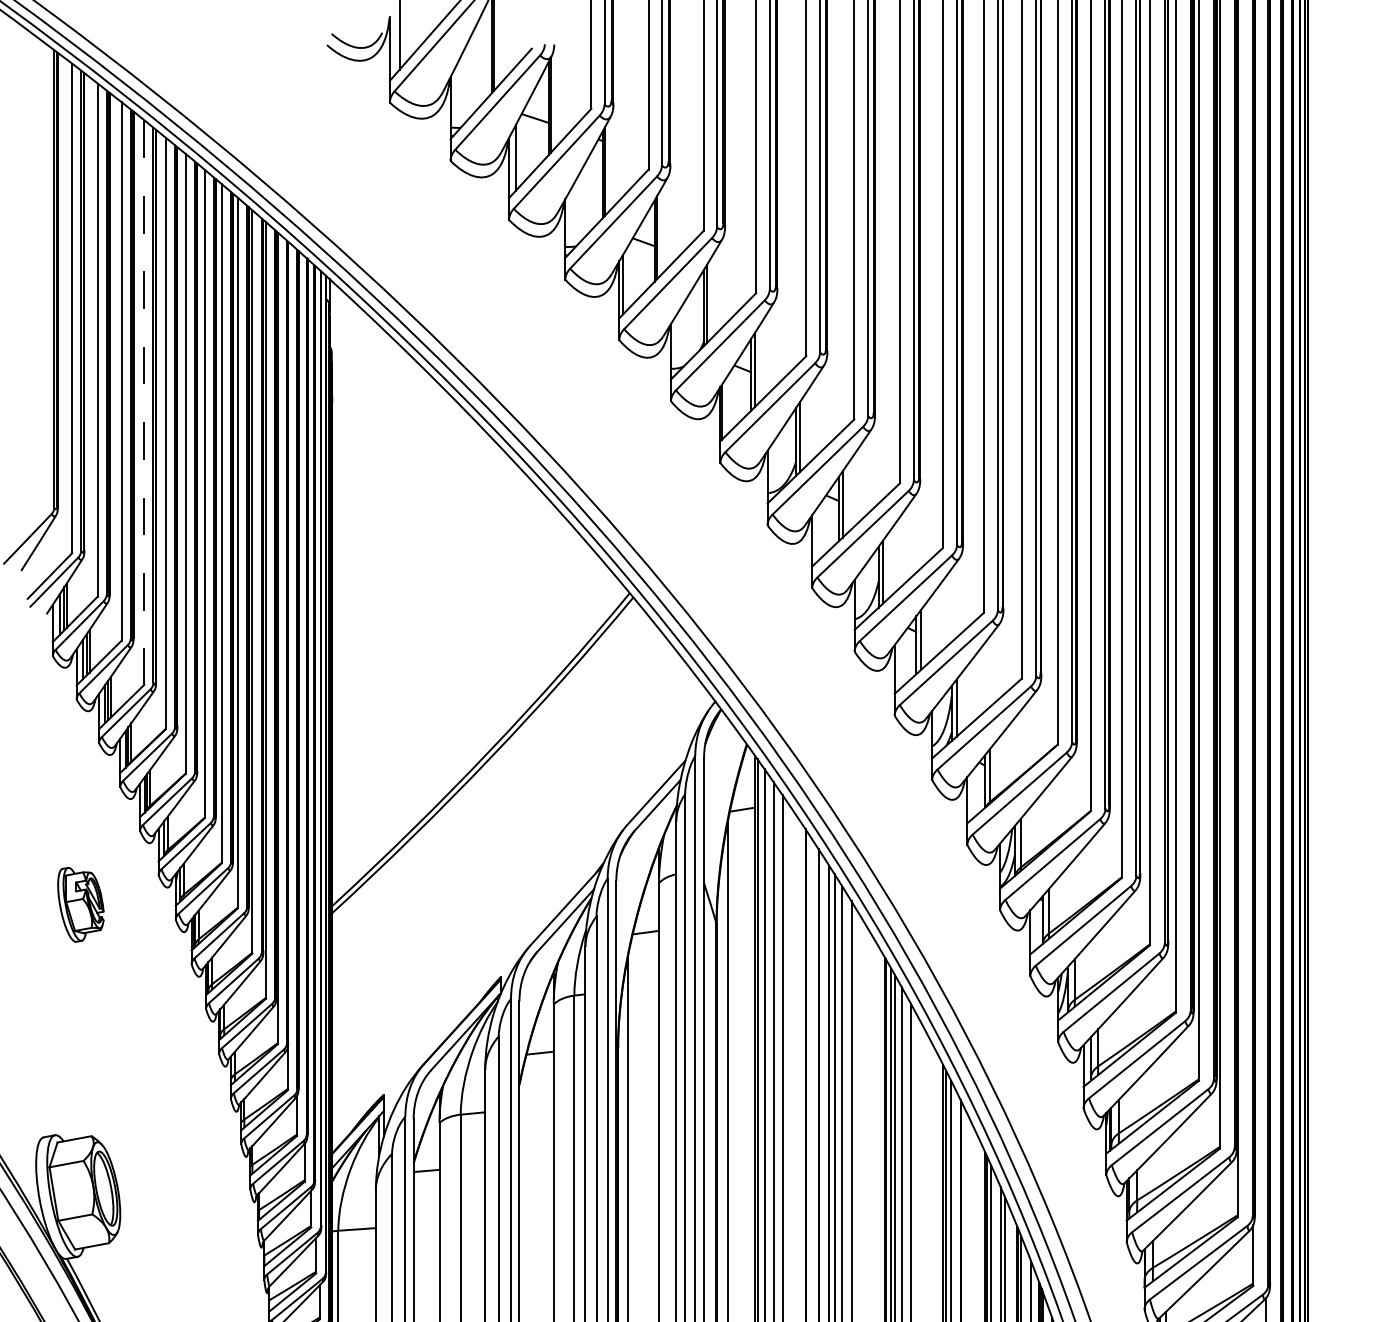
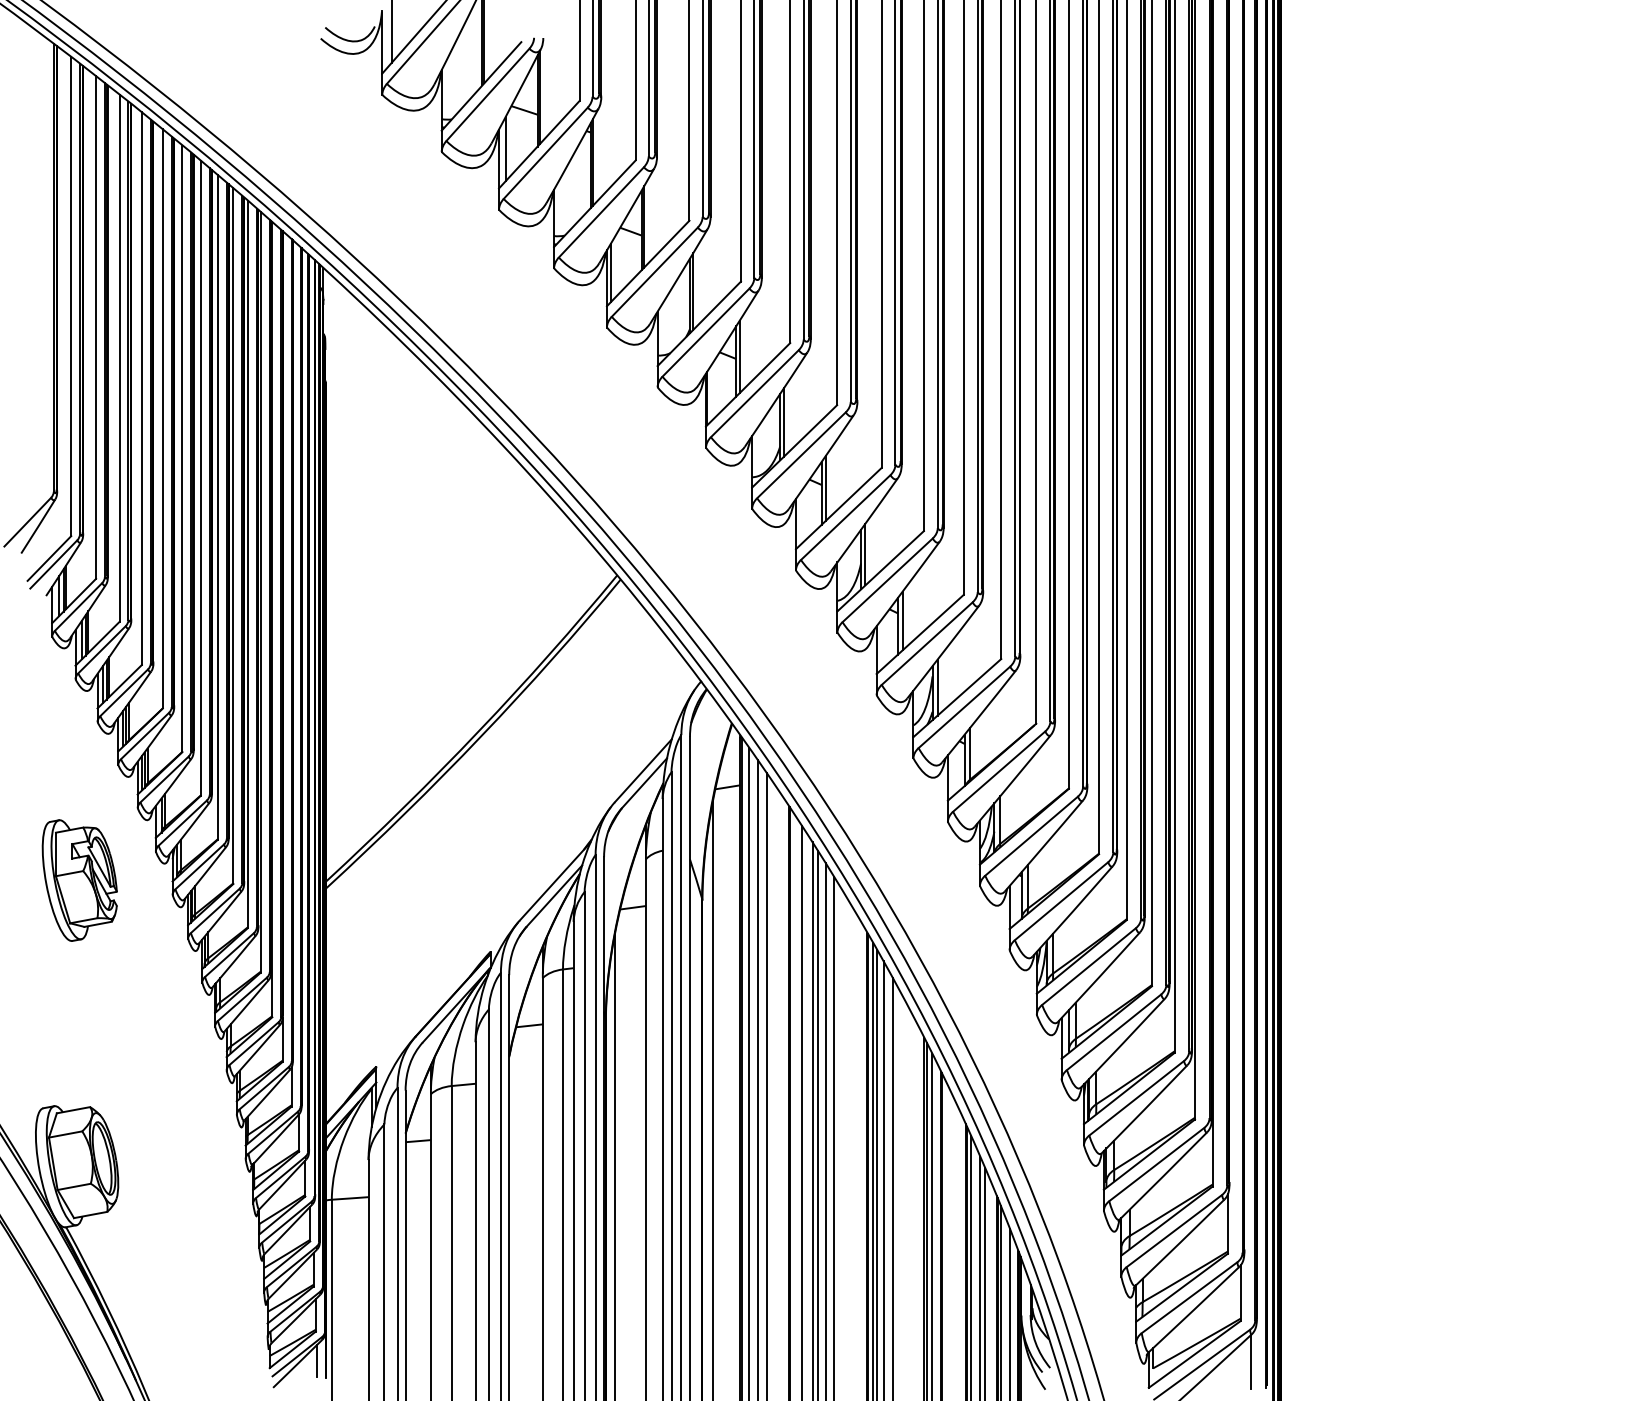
line: (143, 403) -> (141, 389), dashed -> solid
part: (80, 904) -> (79, 880), size x1.67

